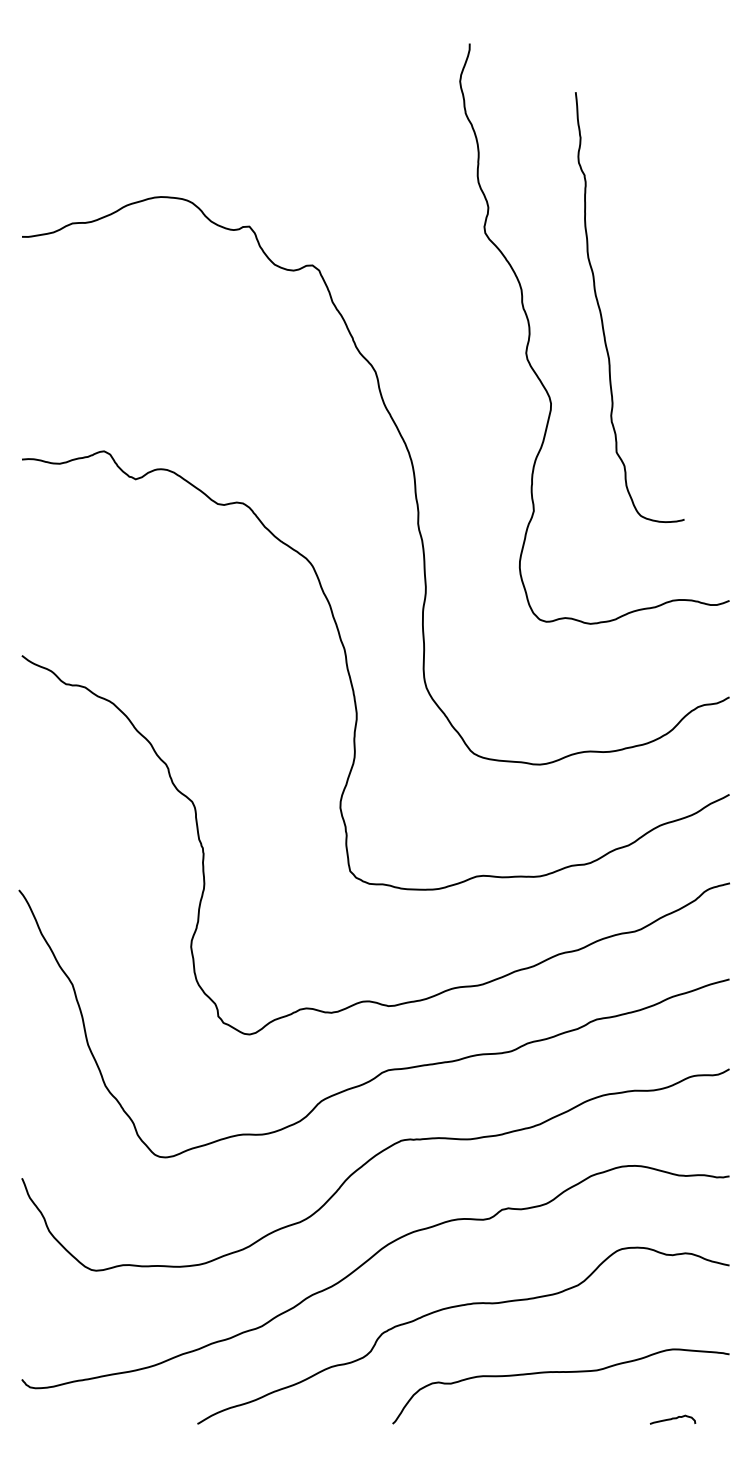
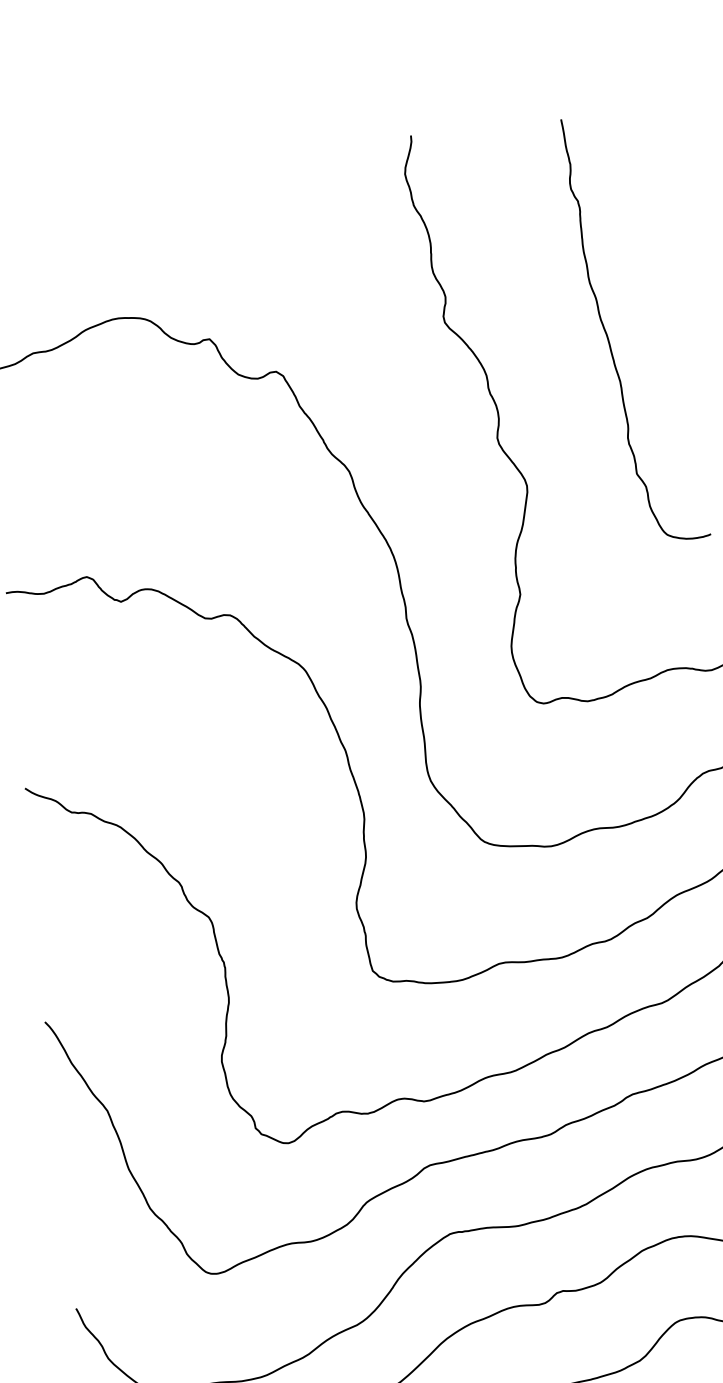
curve: (601, 311) -> (608, 335), moved

